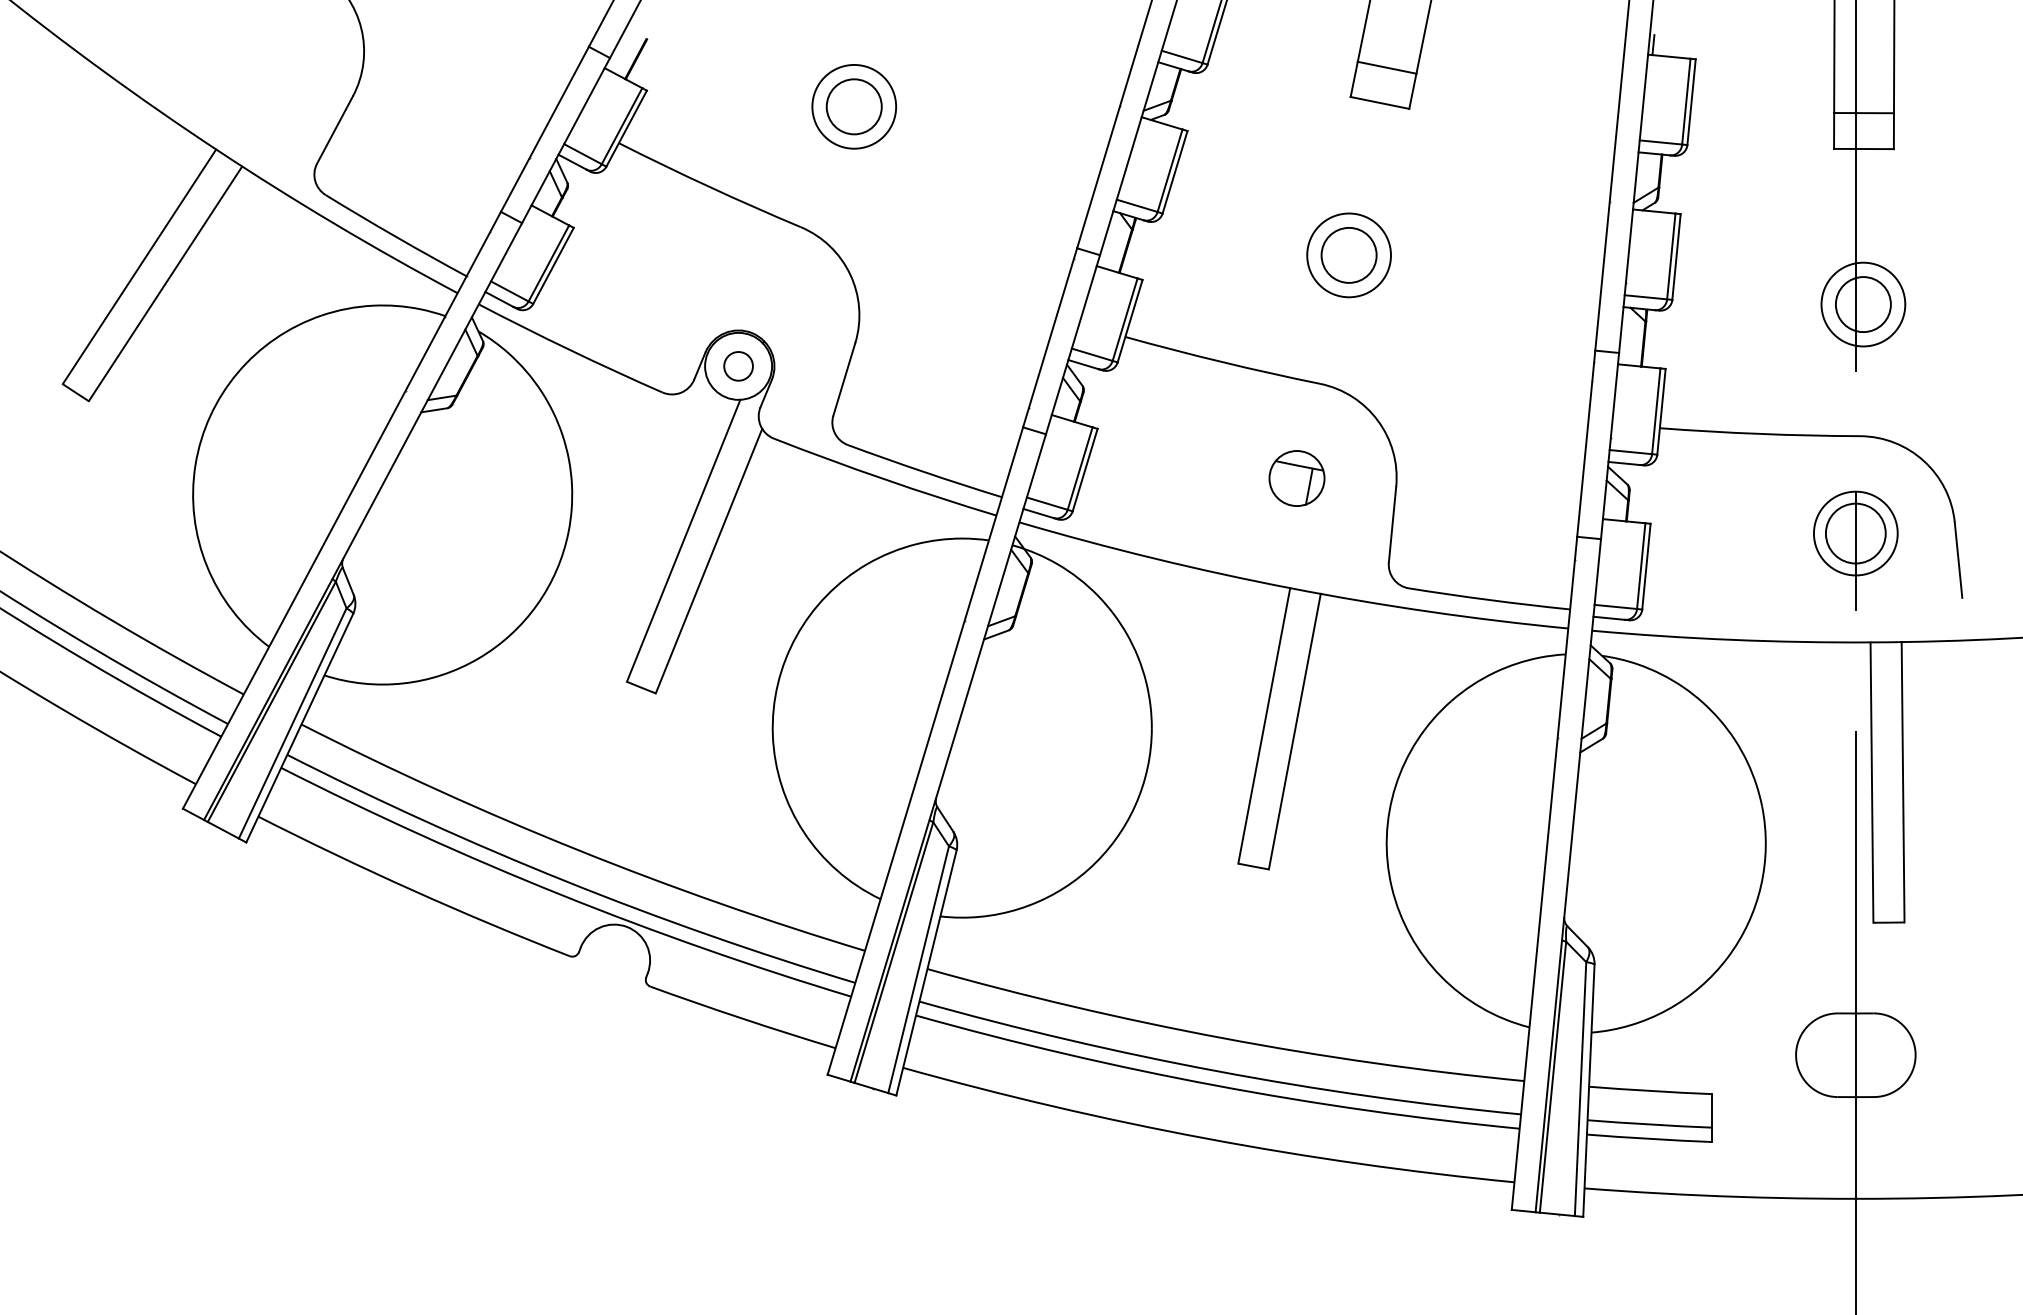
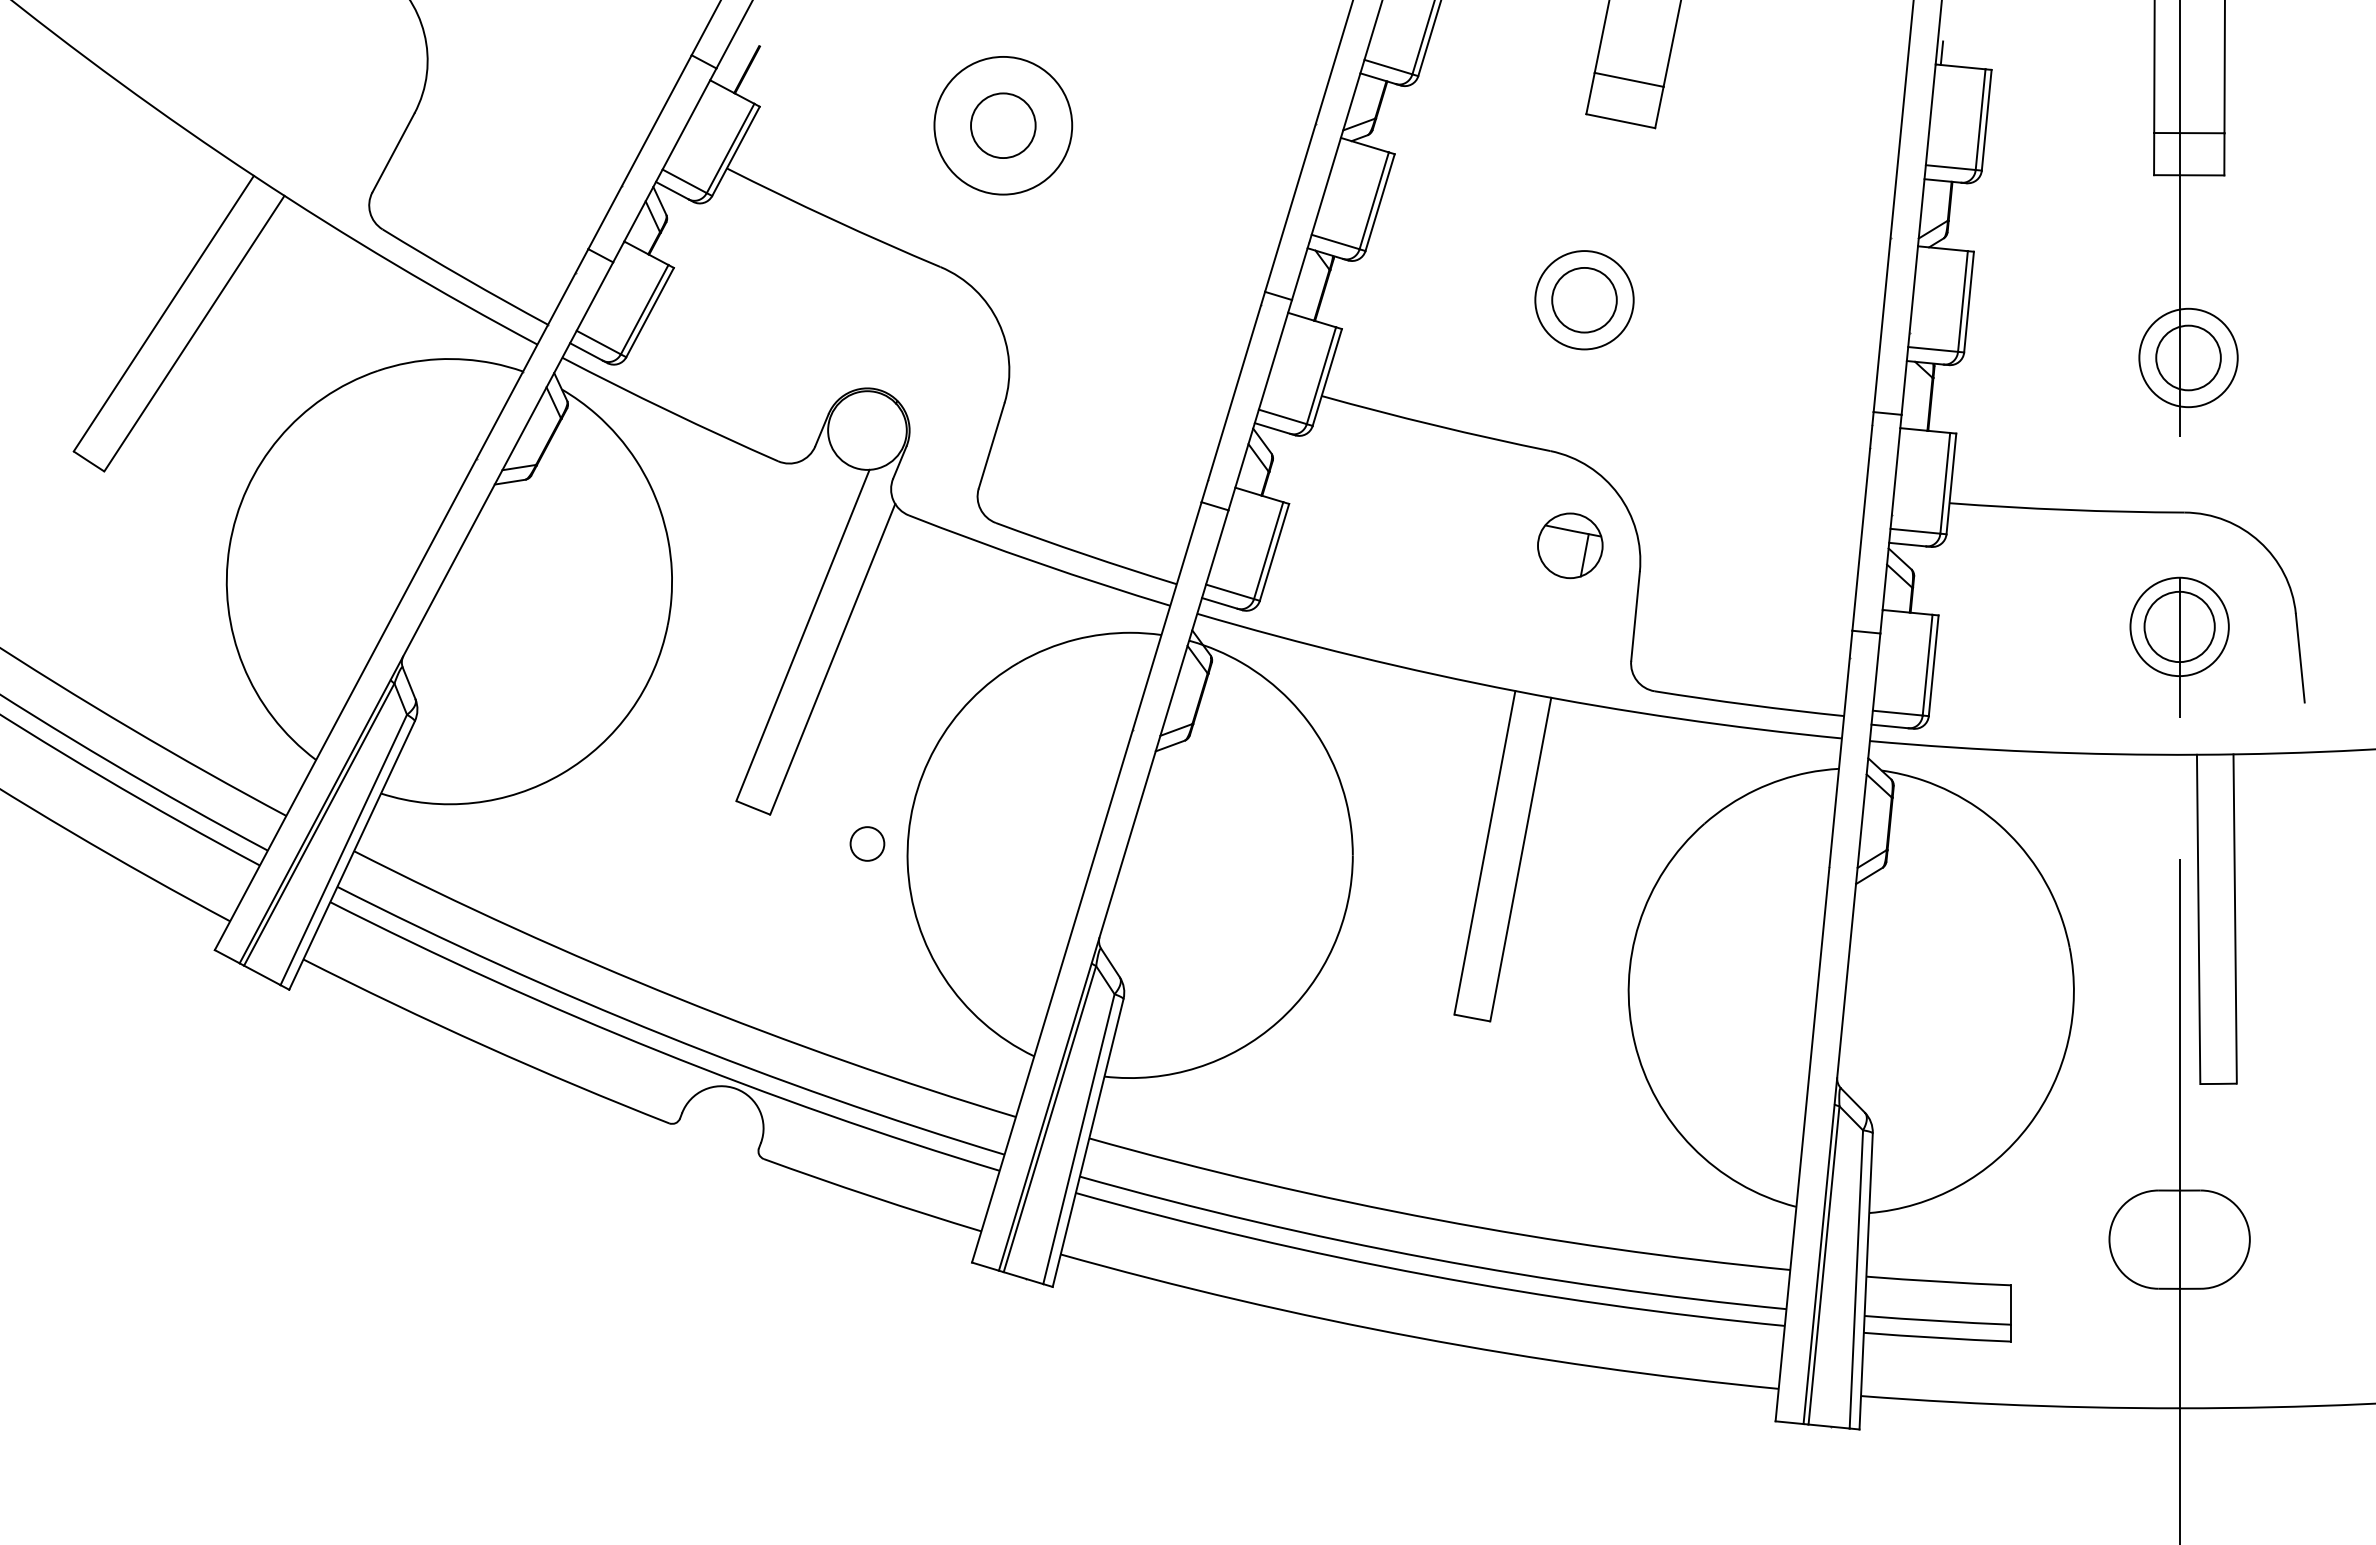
circle: (854, 106) -> (1003, 125), size x1.4
circle: (738, 366) -> (867, 844), moved
part: (1296, 478) -> (1569, 545), moved

